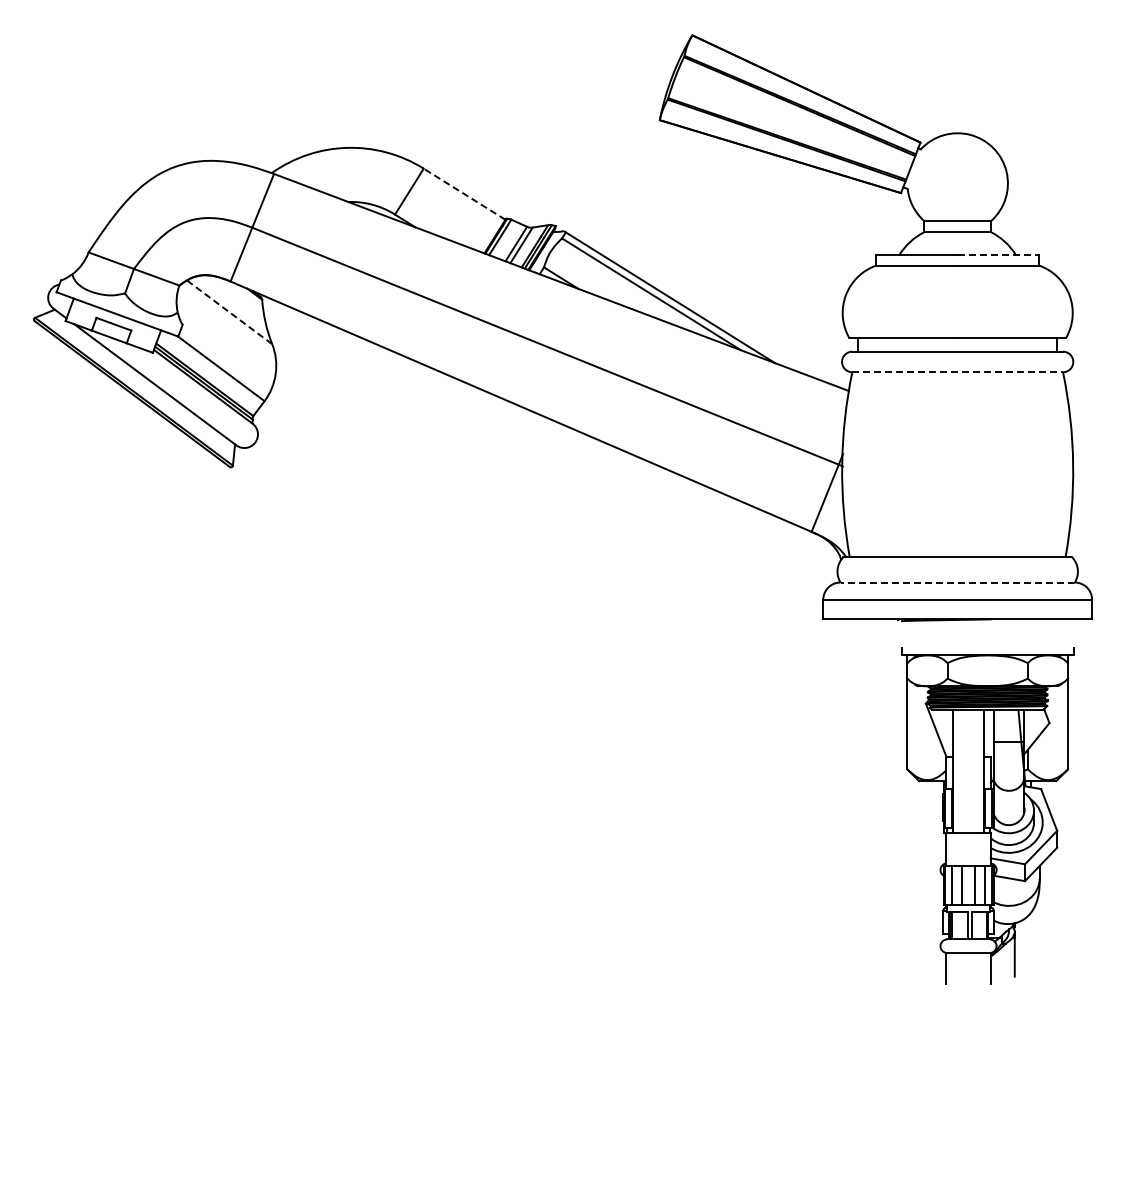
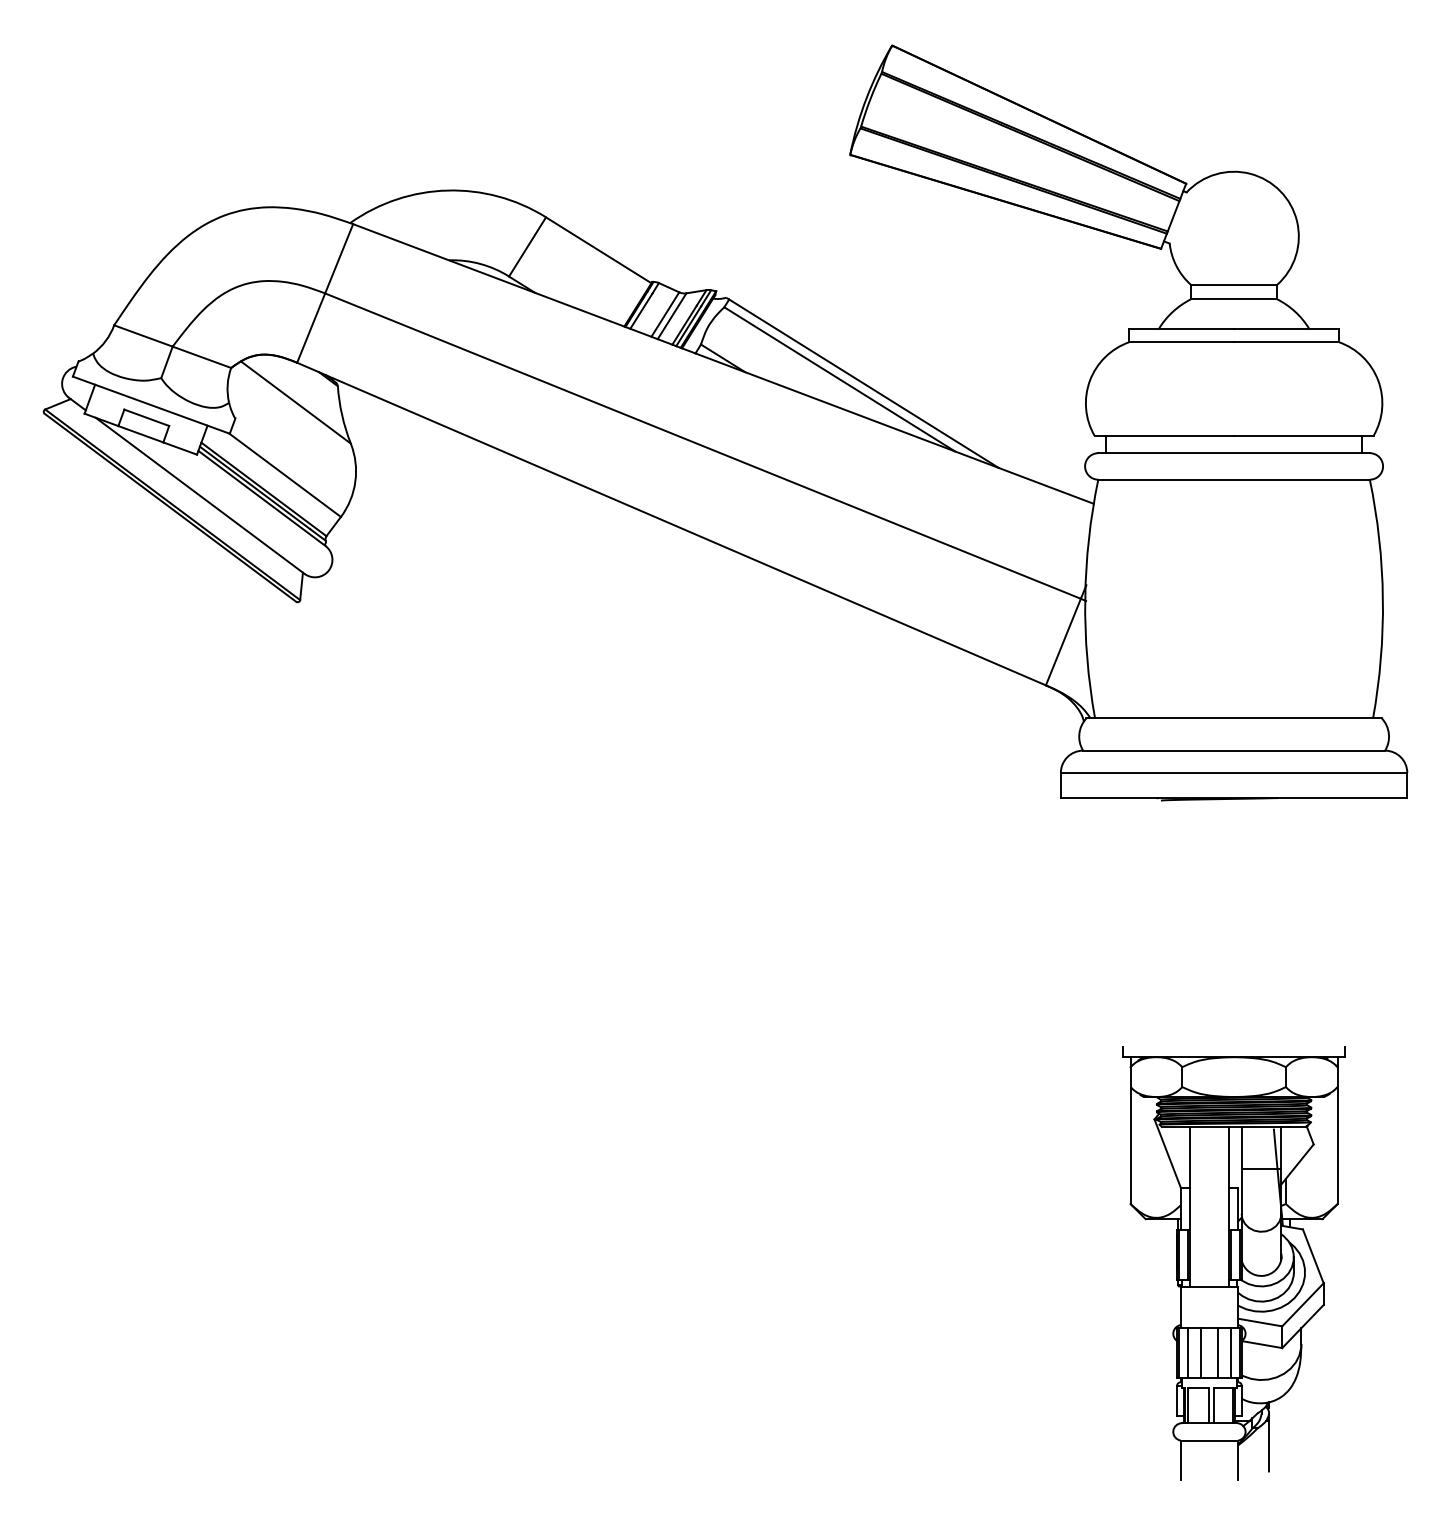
line: (464, 193) -> (598, 249), dashed -> solid
line: (998, 255) -> (1286, 329), dashed -> solid
line: (230, 312) -> (297, 402), dashed -> solid
line: (958, 372) -> (1235, 480), dashed -> solid
line: (957, 582) -> (1233, 750), dashed -> solid
part: (987, 815) -> (1233, 1263), moved

